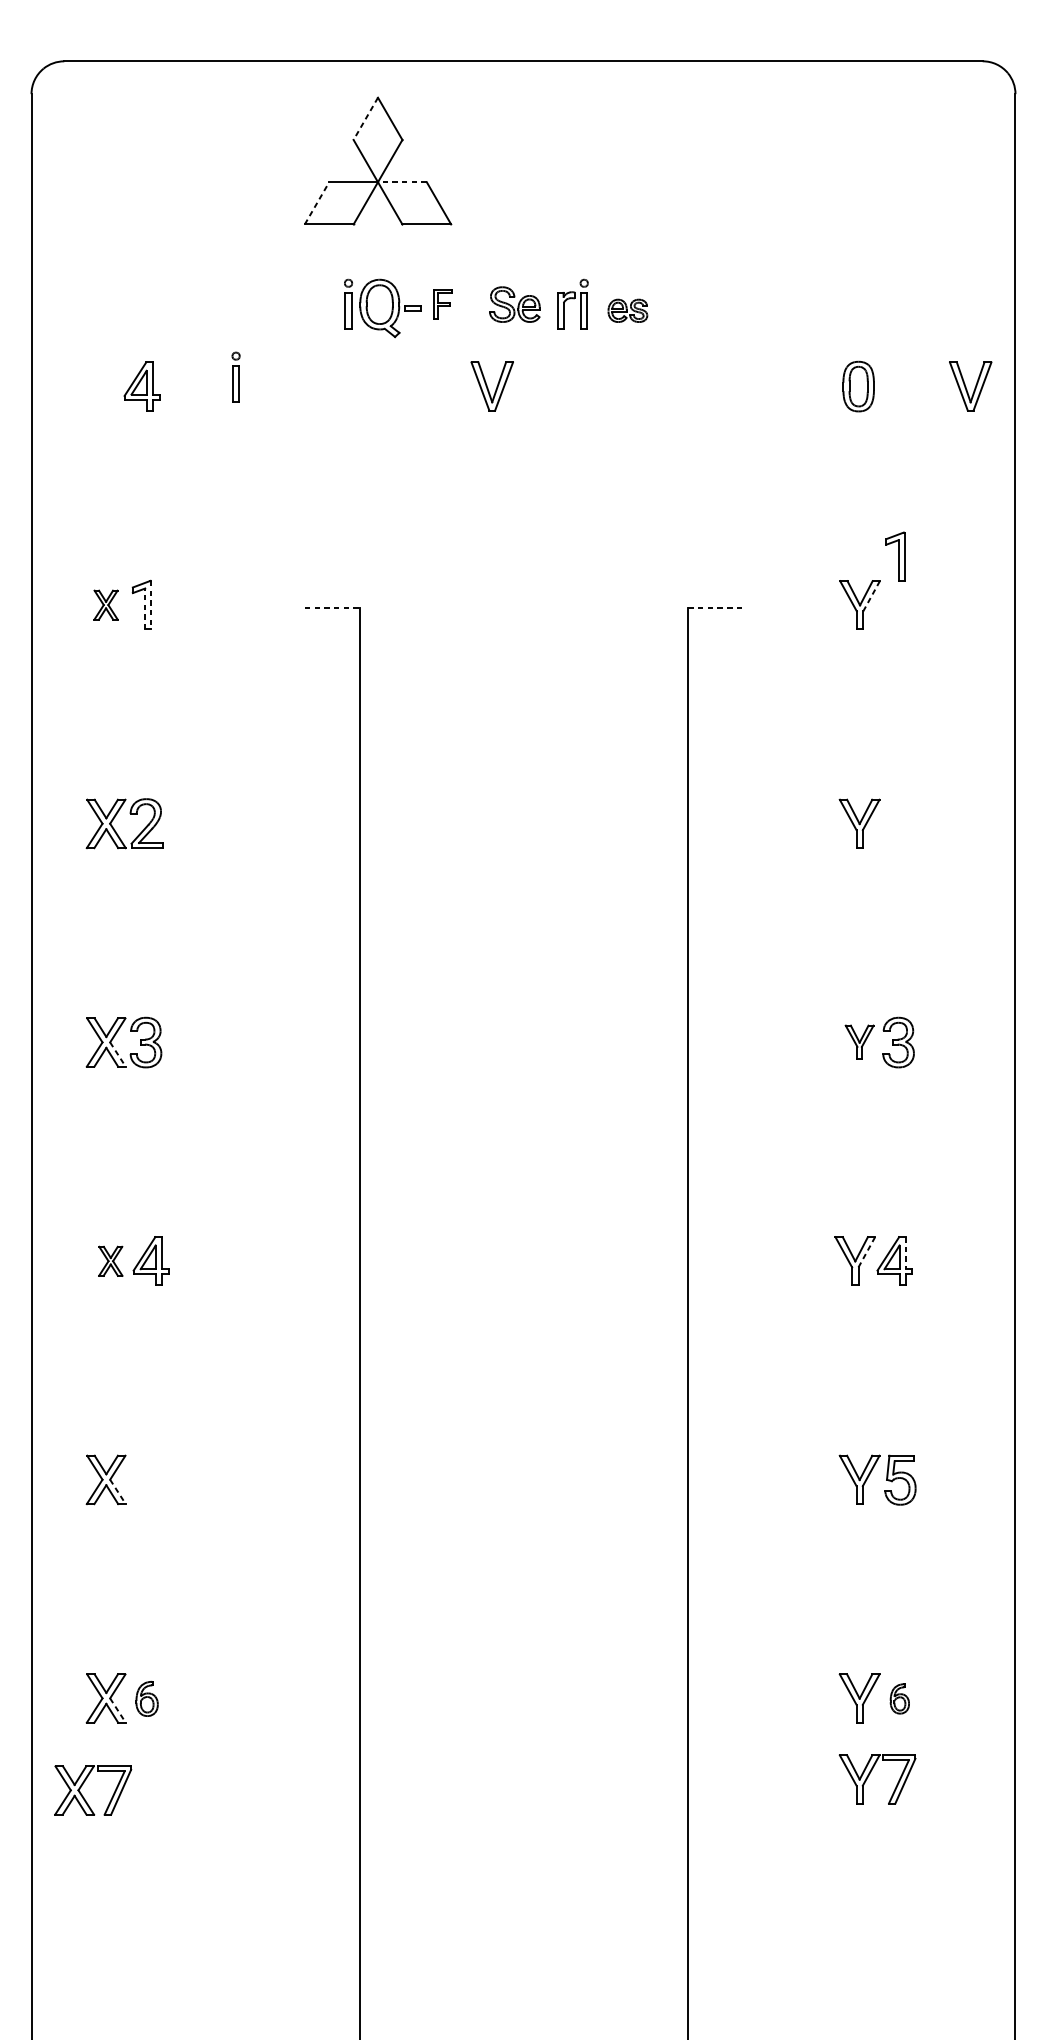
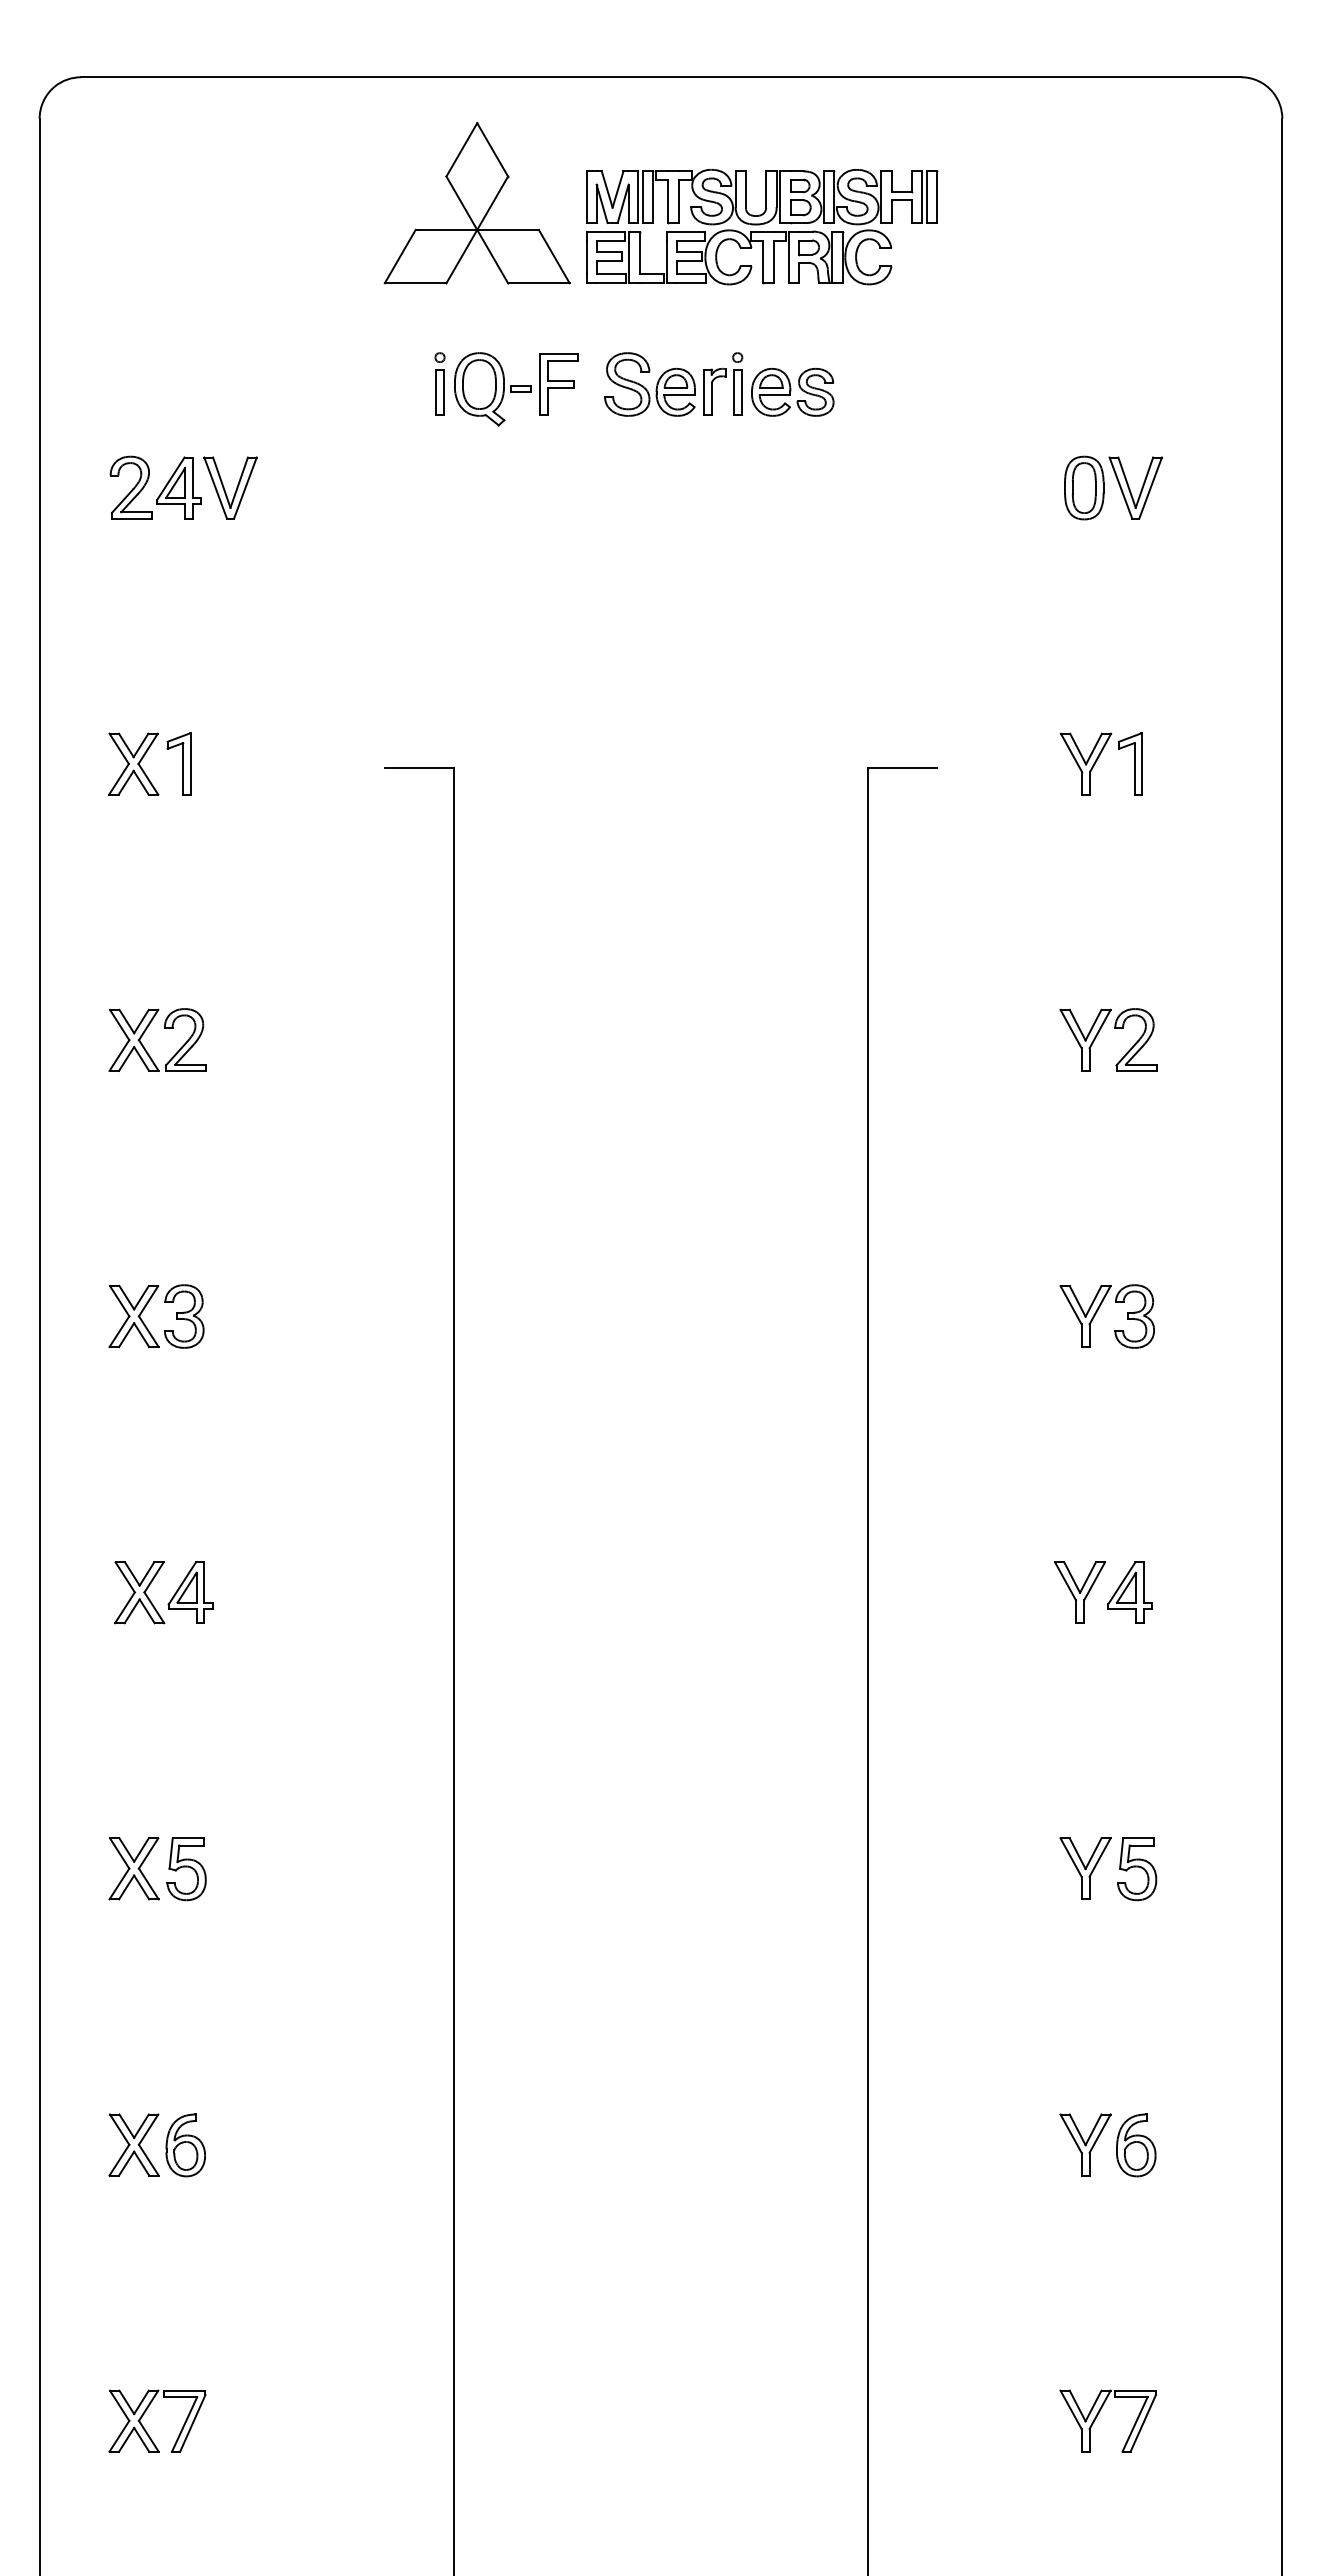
line: (365, 118) -> (461, 149), dashed -> solid
part: (603, 180) -> (762, 227), added
line: (402, 181) -> (508, 229), dashed -> solid
line: (317, 203) -> (400, 256), dashed -> solid
part: (442, 304) -> (558, 384), size x1.67
part: (514, 304) -> (649, 384), size x1.43
part: (627, 310) -> (792, 392), size x1.67
part: (235, 376) -> (297, 475), removed
part: (103, 386) -> (130, 487), added
part: (492, 386) -> (230, 487), moved
part: (970, 386) -> (1135, 487), moved
part: (895, 556) -> (1130, 763), moved
line: (871, 595) -> (1100, 752), dashed -> solid
part: (105, 604) -> (133, 763), size x1.67
line: (151, 605) -> (191, 764), dashed -> solid
line: (332, 607) -> (419, 767), dashed -> solid
line: (714, 607) -> (902, 767), dashed -> solid
line: (145, 608) -> (183, 768), dashed -> solid
part: (899, 823) -> (1135, 1039), added
part: (859, 1042) -> (1085, 1316), size x1.43
line: (118, 1055) -> (149, 1332), dashed -> solid
line: (866, 1252) -> (1094, 1581), dashed -> solid
line: (905, 1253) -> (1143, 1582), dashed -> solid
part: (110, 1261) -> (139, 1592), size x1.67
part: (147, 1480) -> (186, 1869), added
line: (118, 1492) -> (149, 1884), dashed -> solid
part: (146, 1698) -> (185, 2145), size x1.43
part: (900, 1698) -> (1136, 2145), size x1.67
line: (118, 1710) -> (149, 2160), dashed -> solid
part: (869, 1774) -> (1098, 2415), moved
part: (84, 1782) -> (146, 2411), moved

